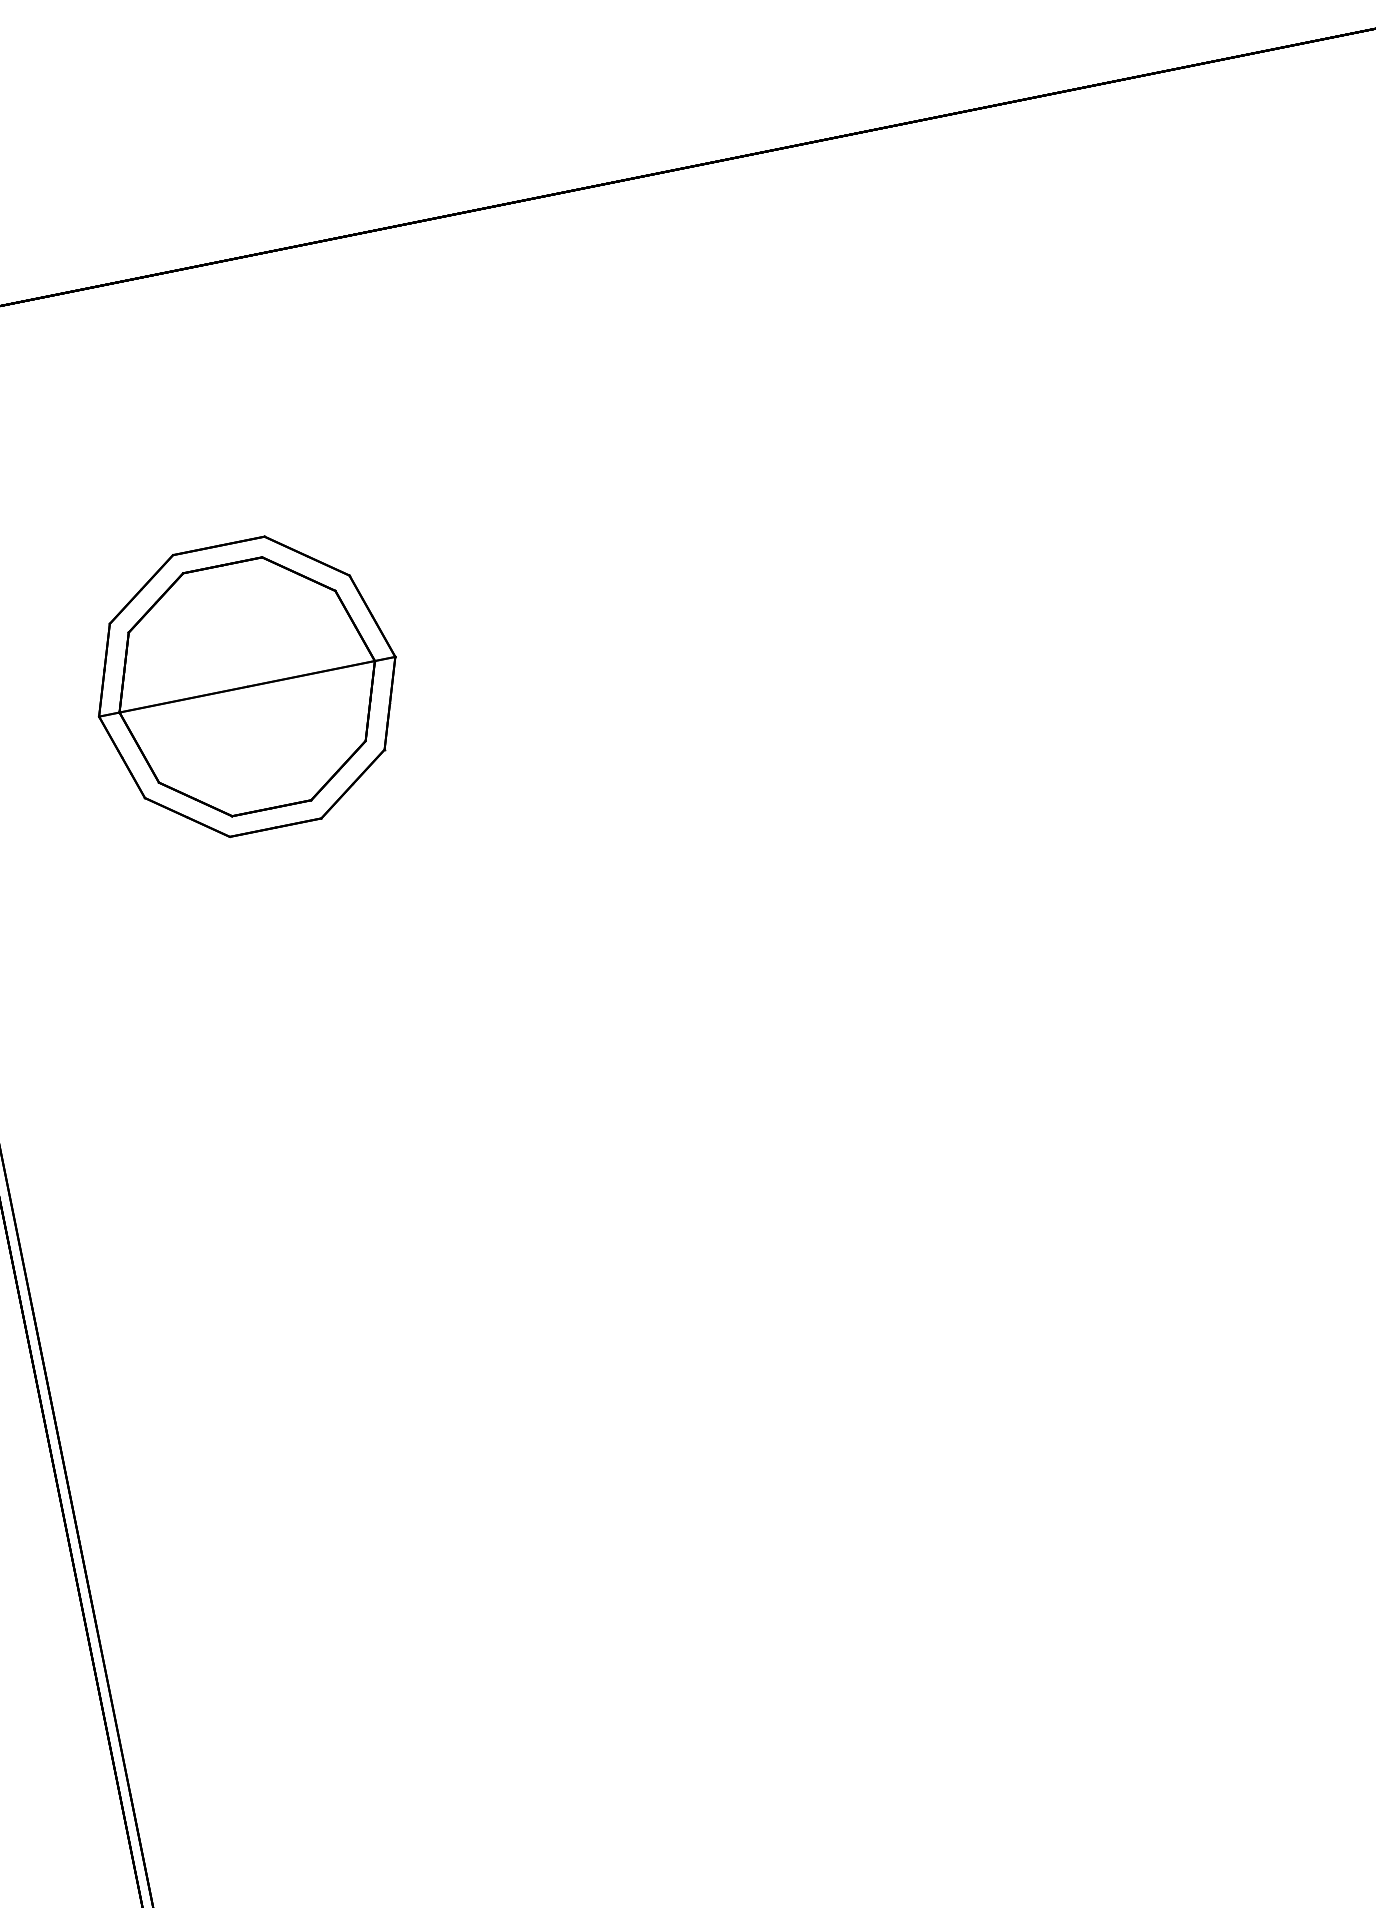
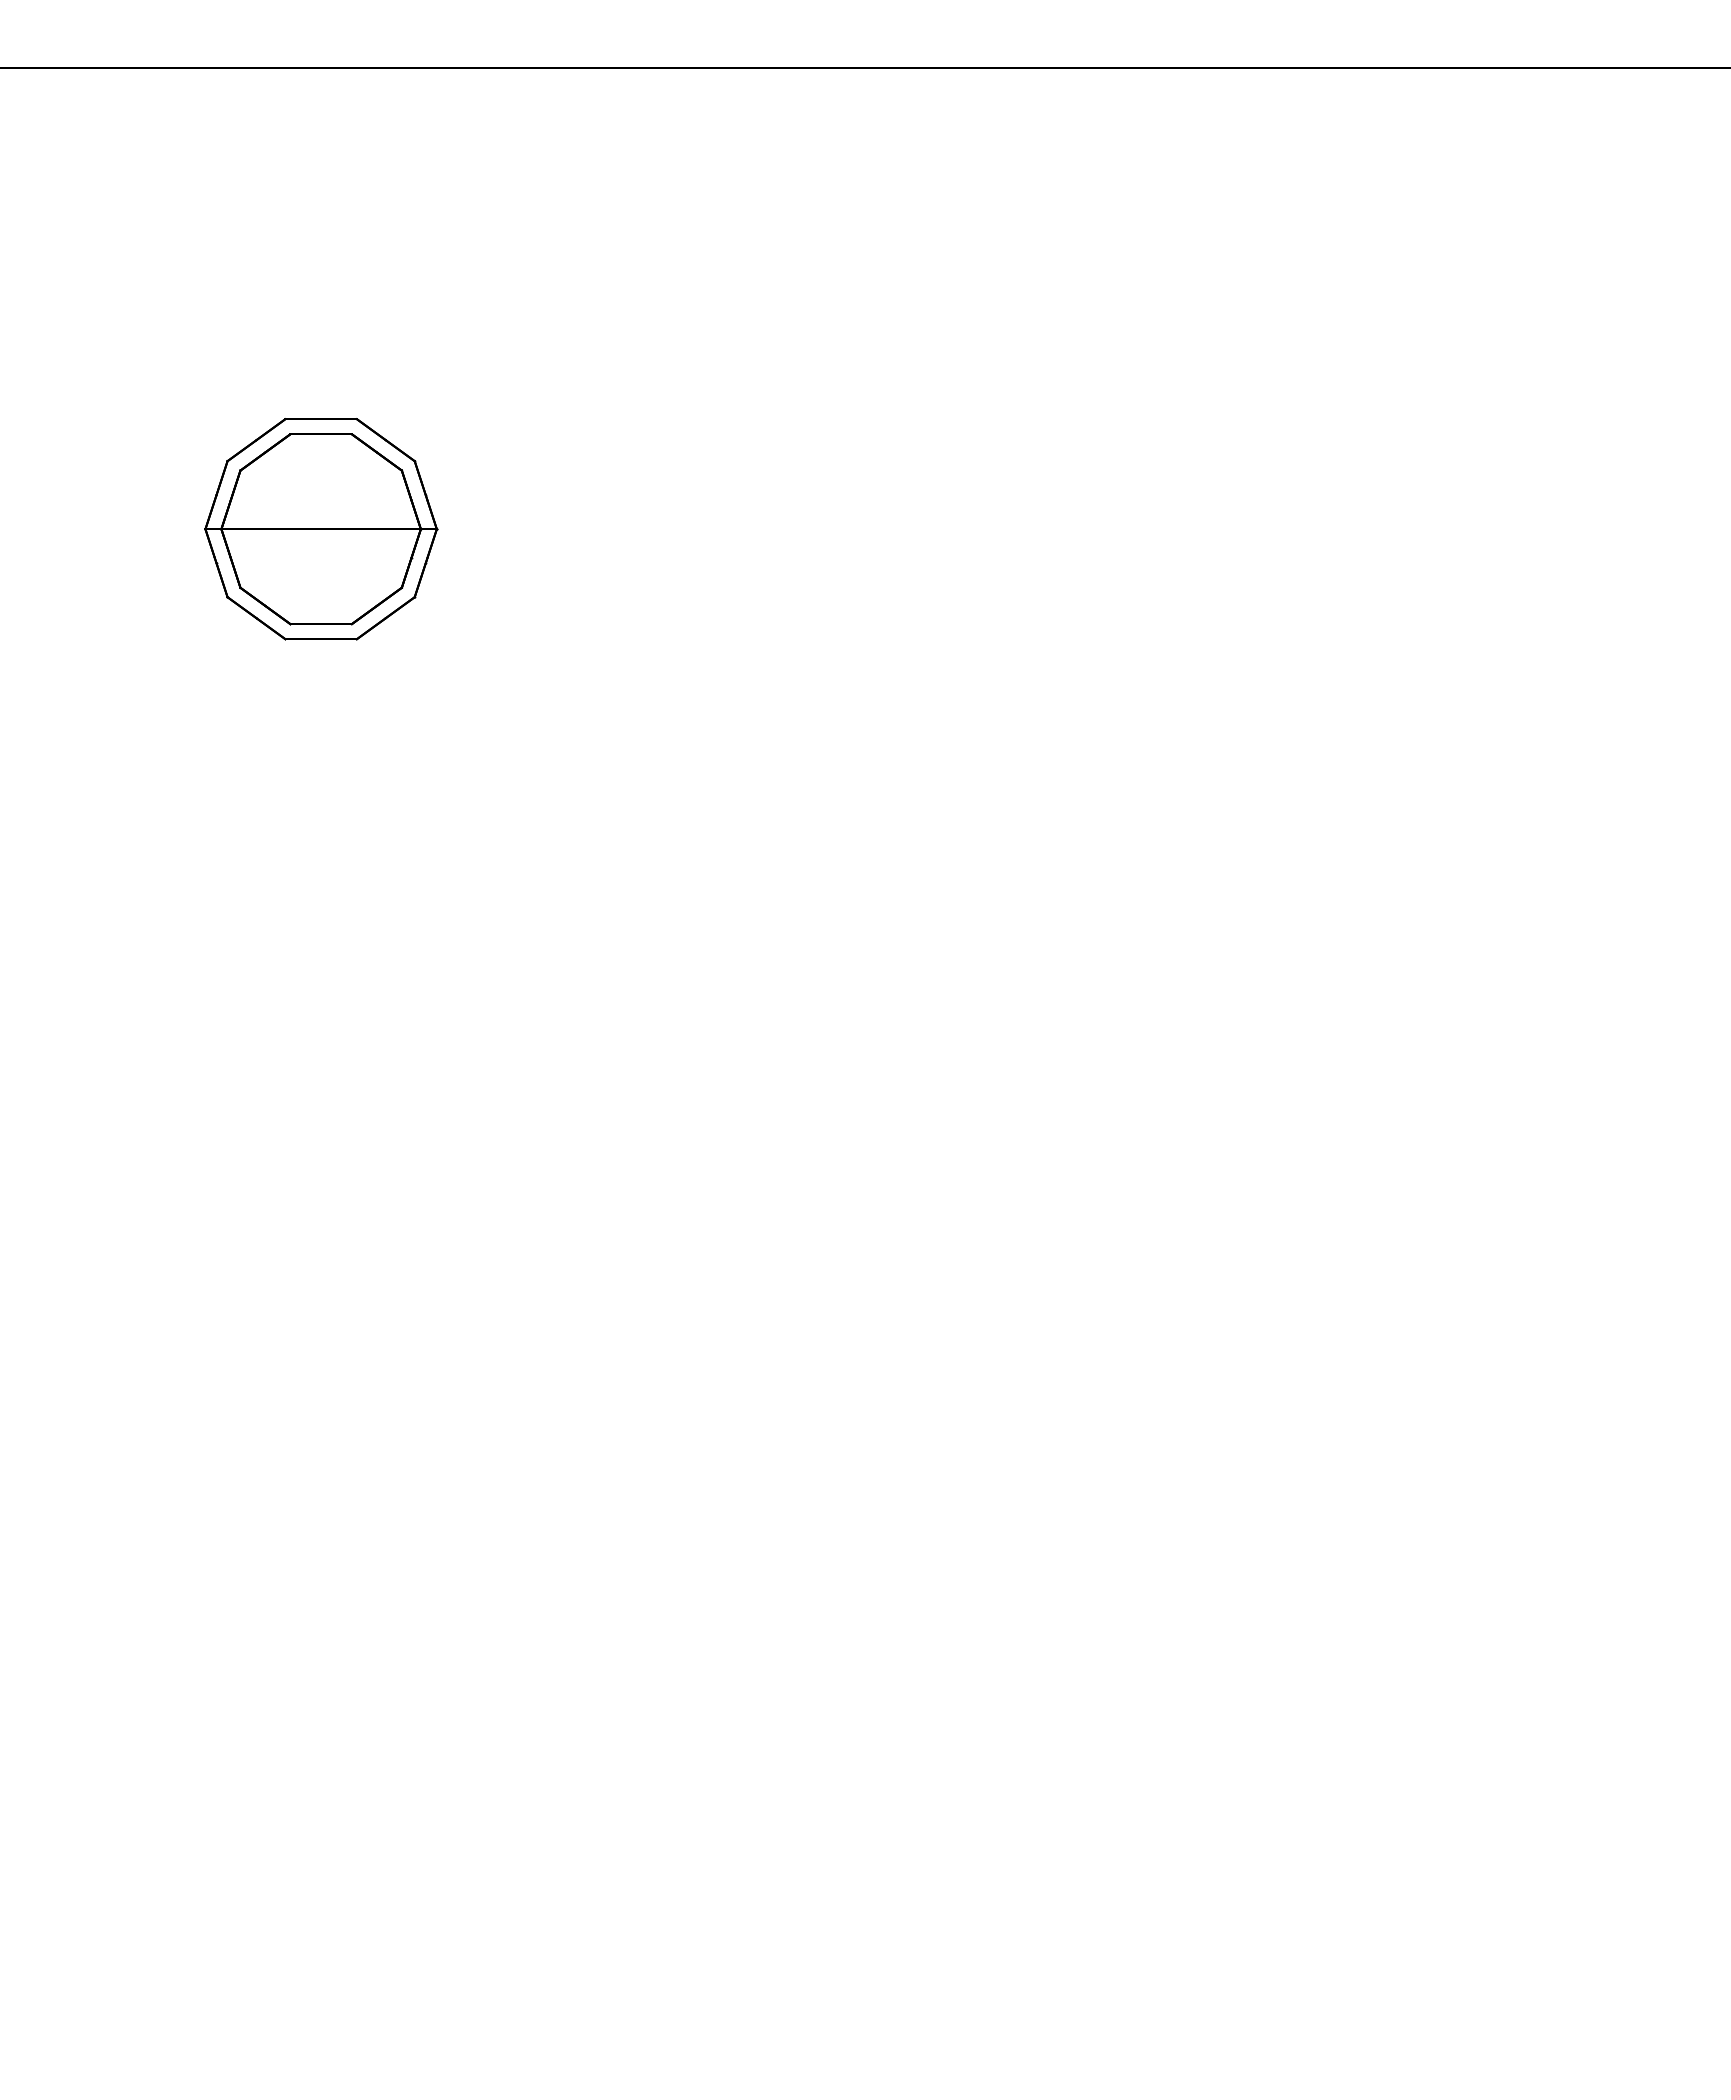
part: (246, 686) -> (320, 528), size x0.7

